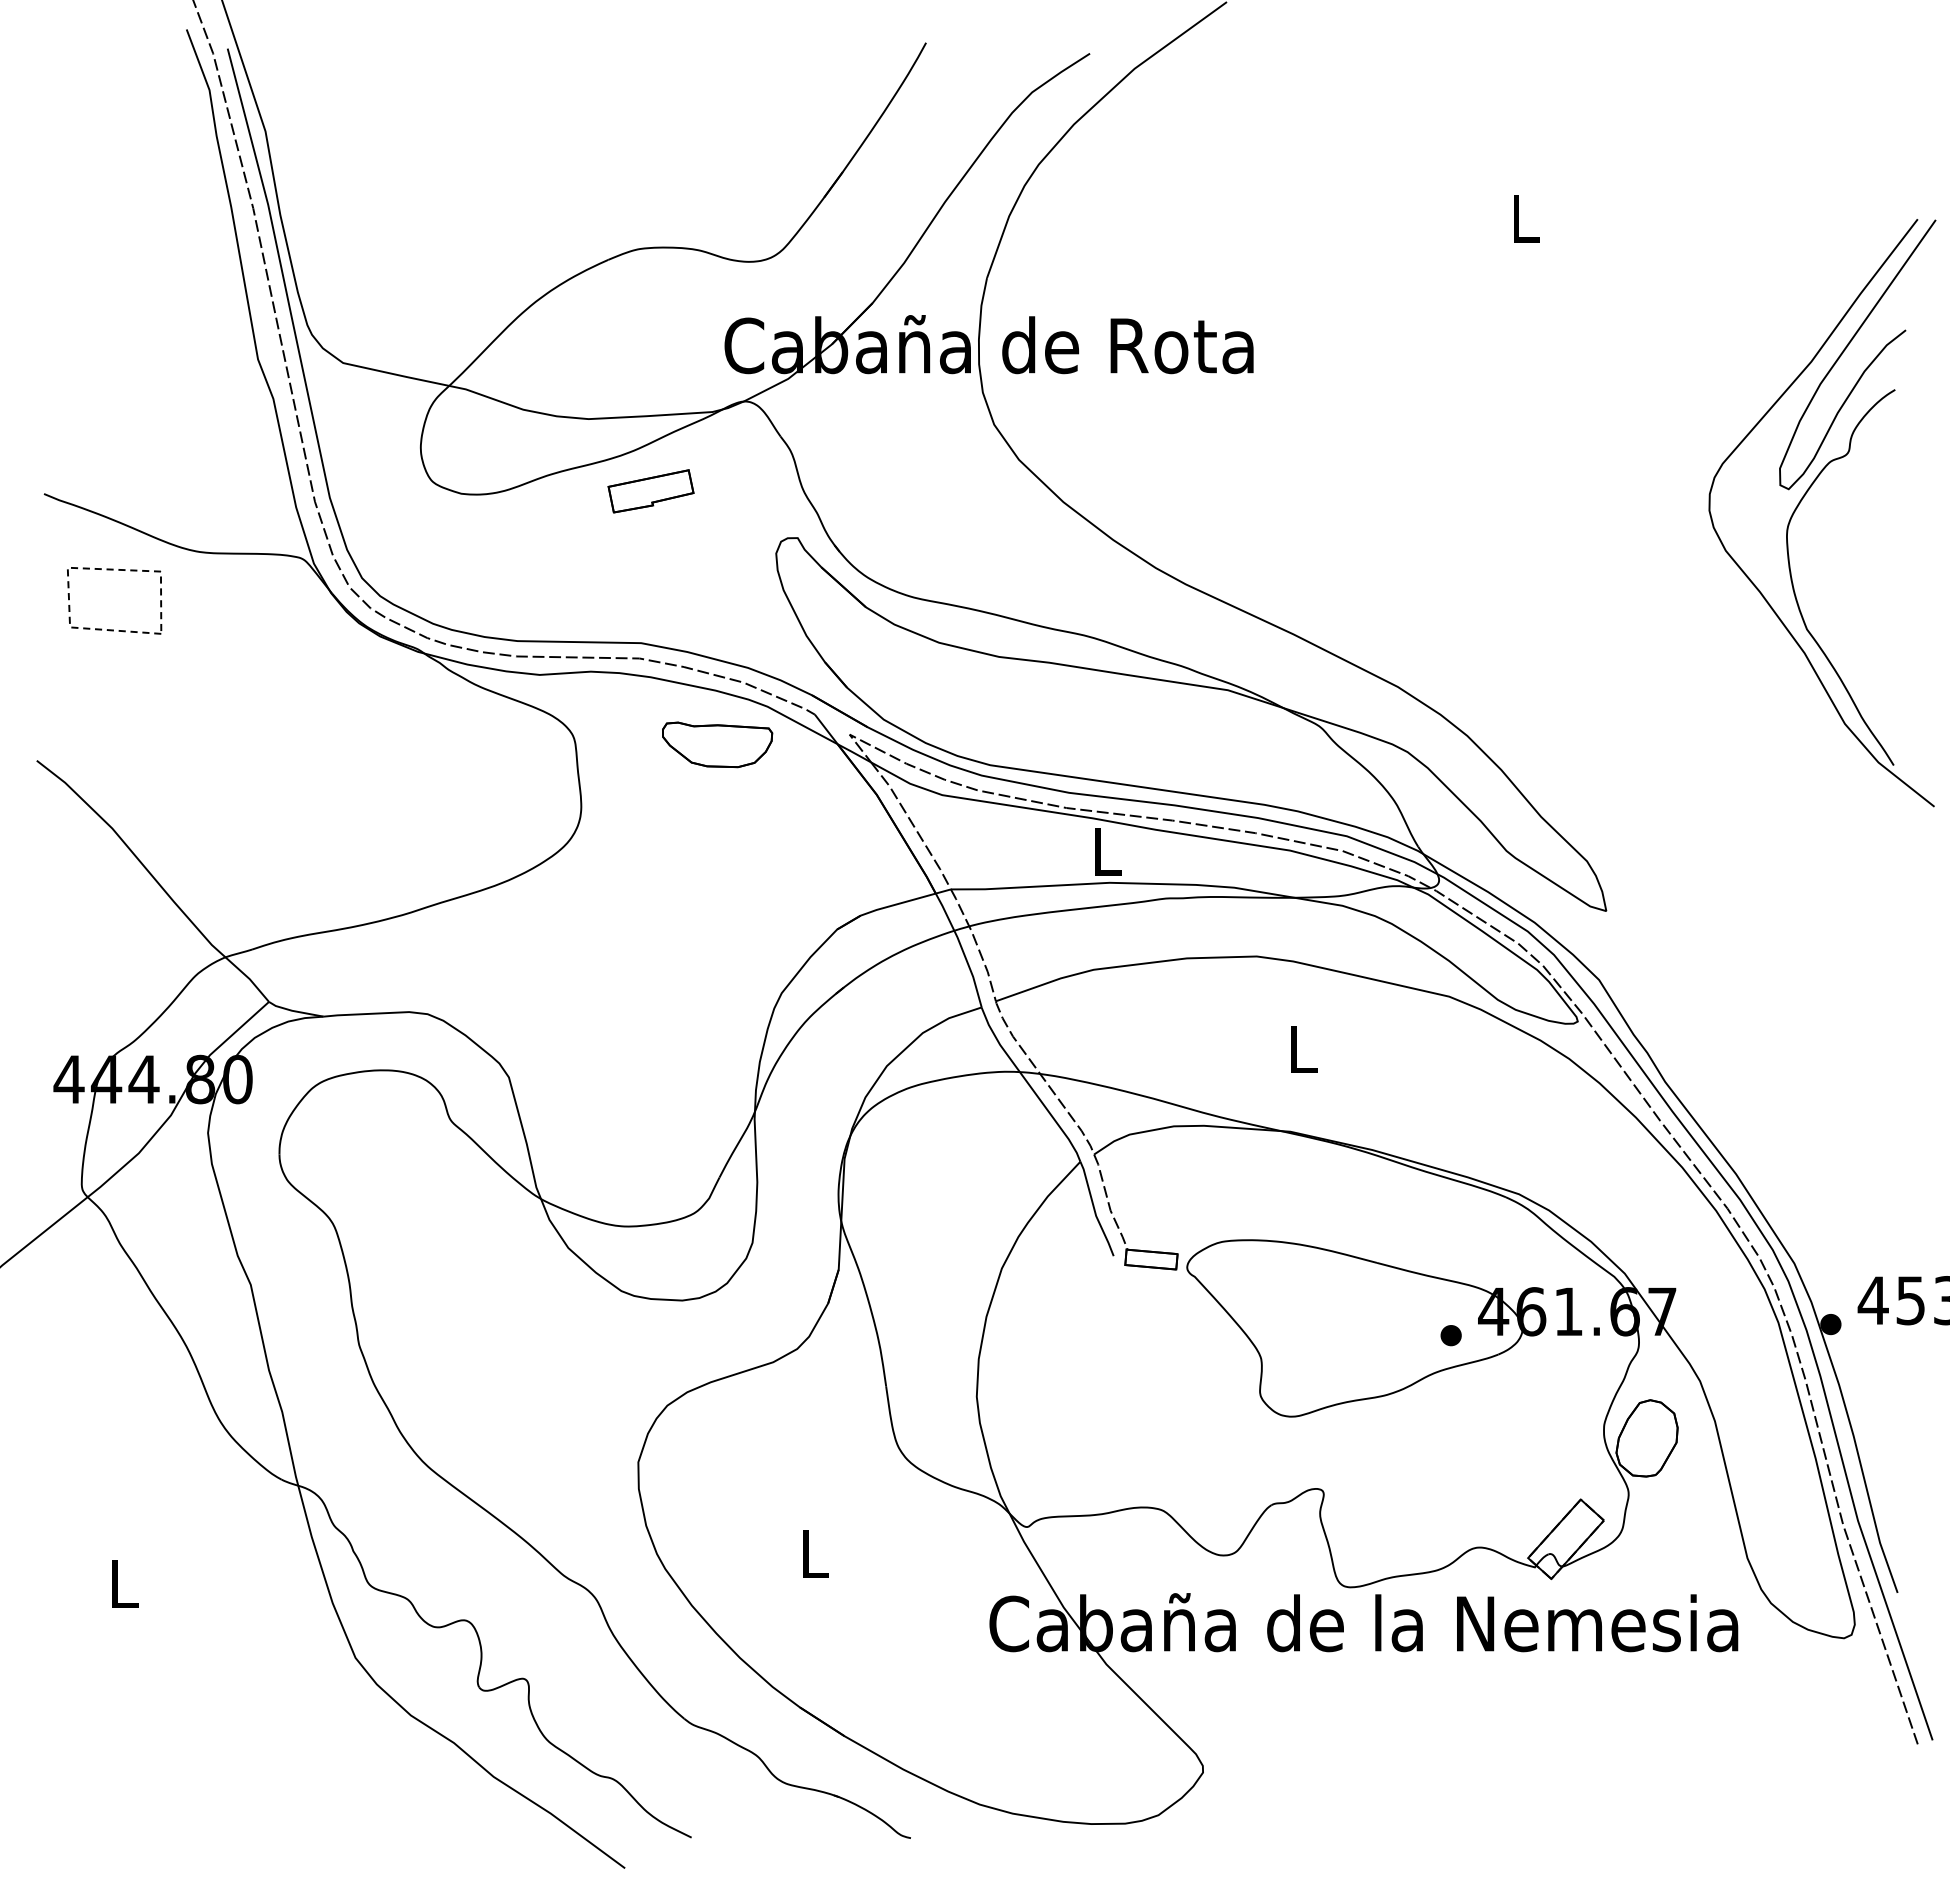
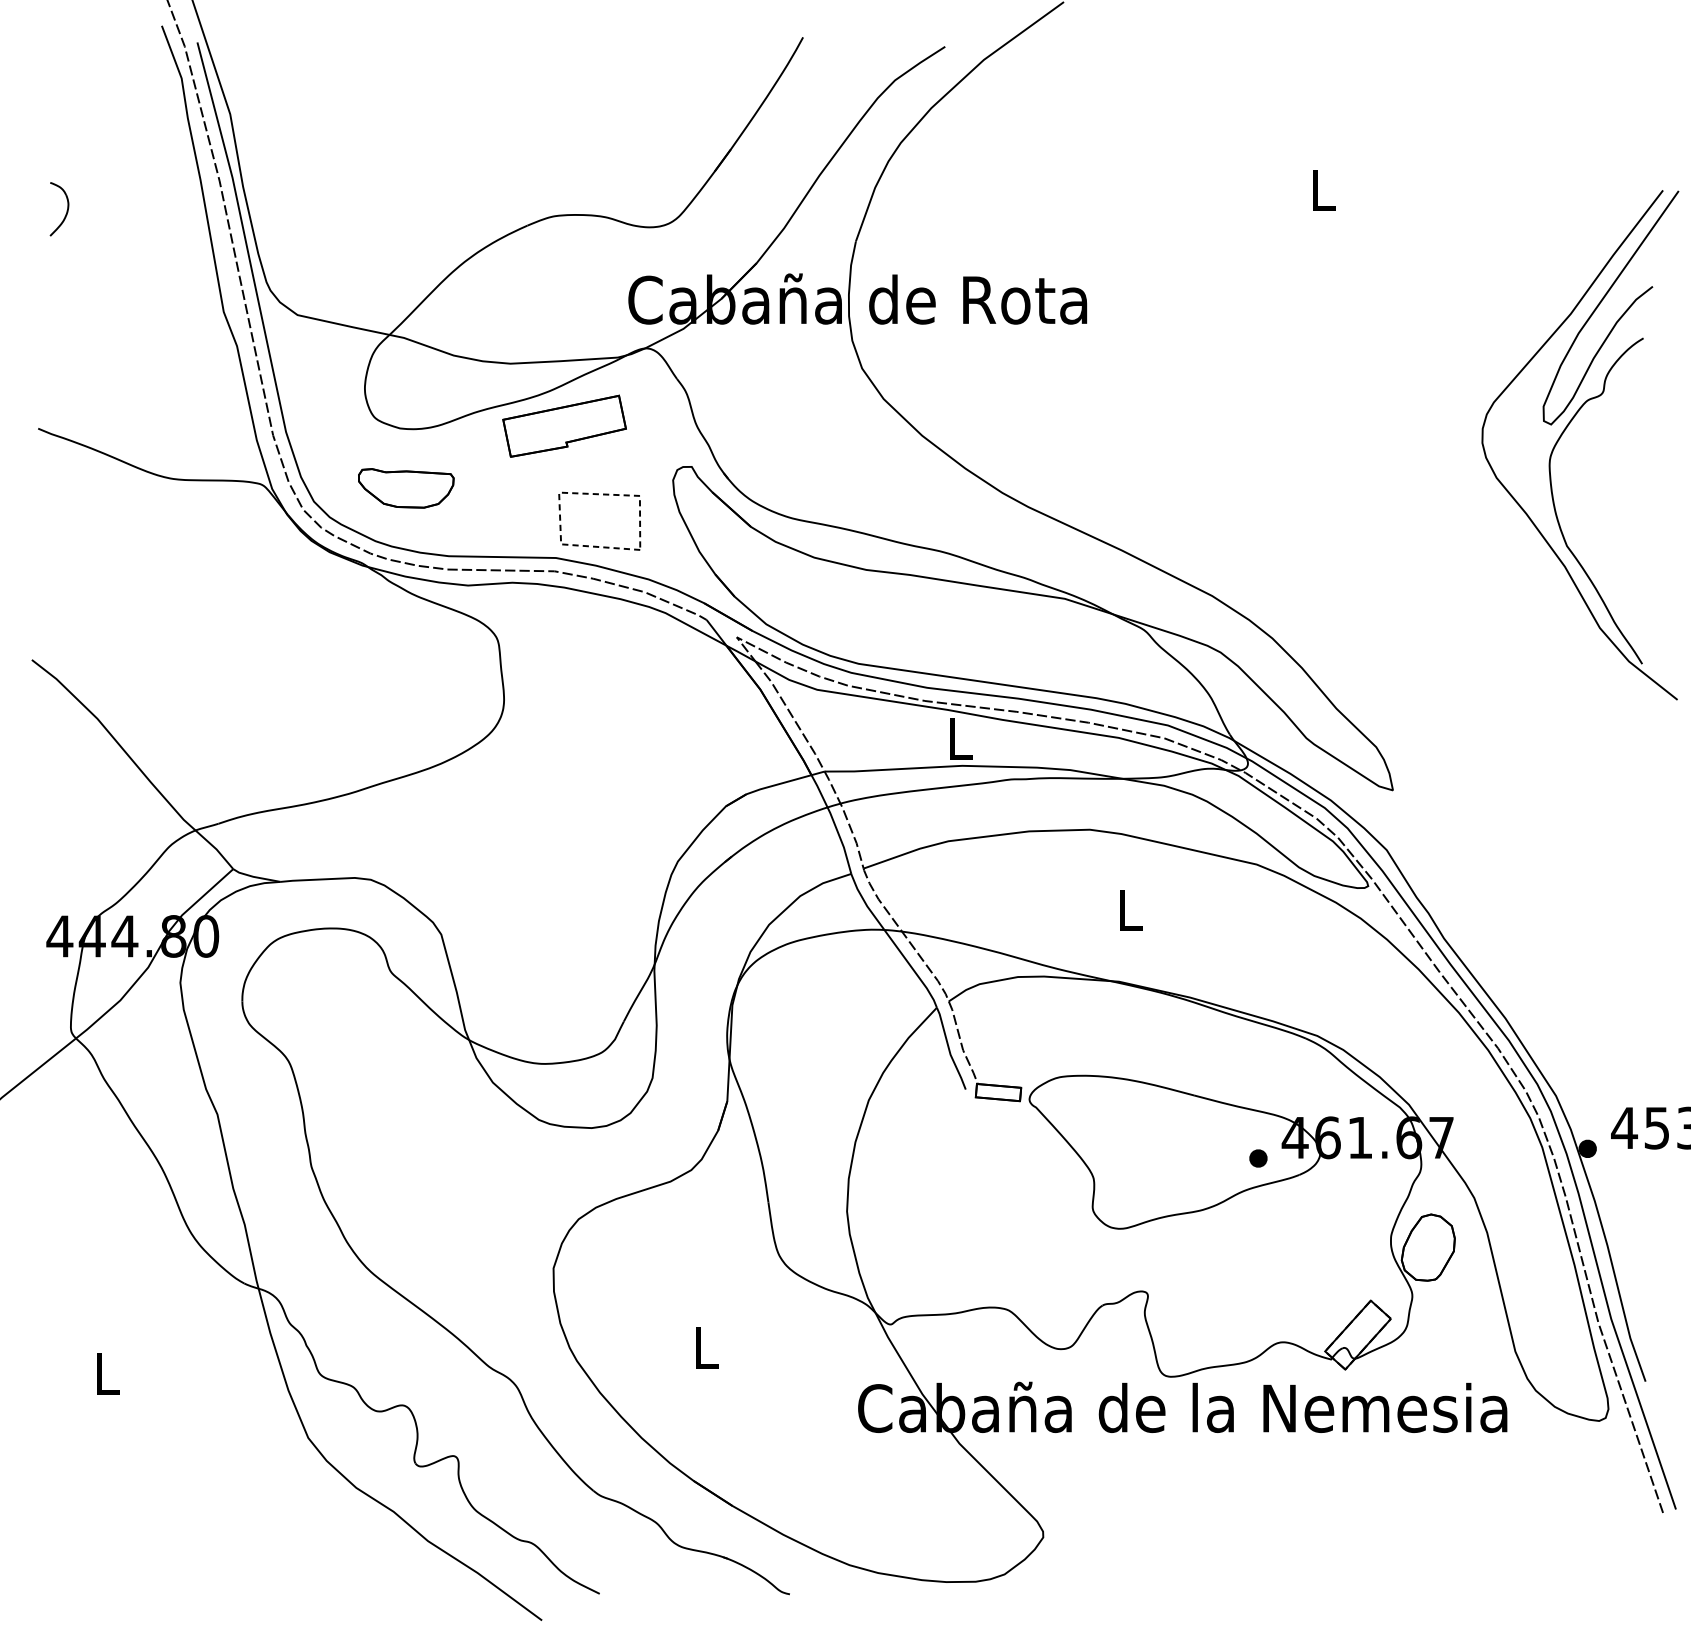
part: (76, 244) -> (66, 212), added
part: (650, 491) -> (564, 426), size x1.67
part: (113, 629) -> (598, 546), moved
part: (717, 744) -> (406, 488), moved

